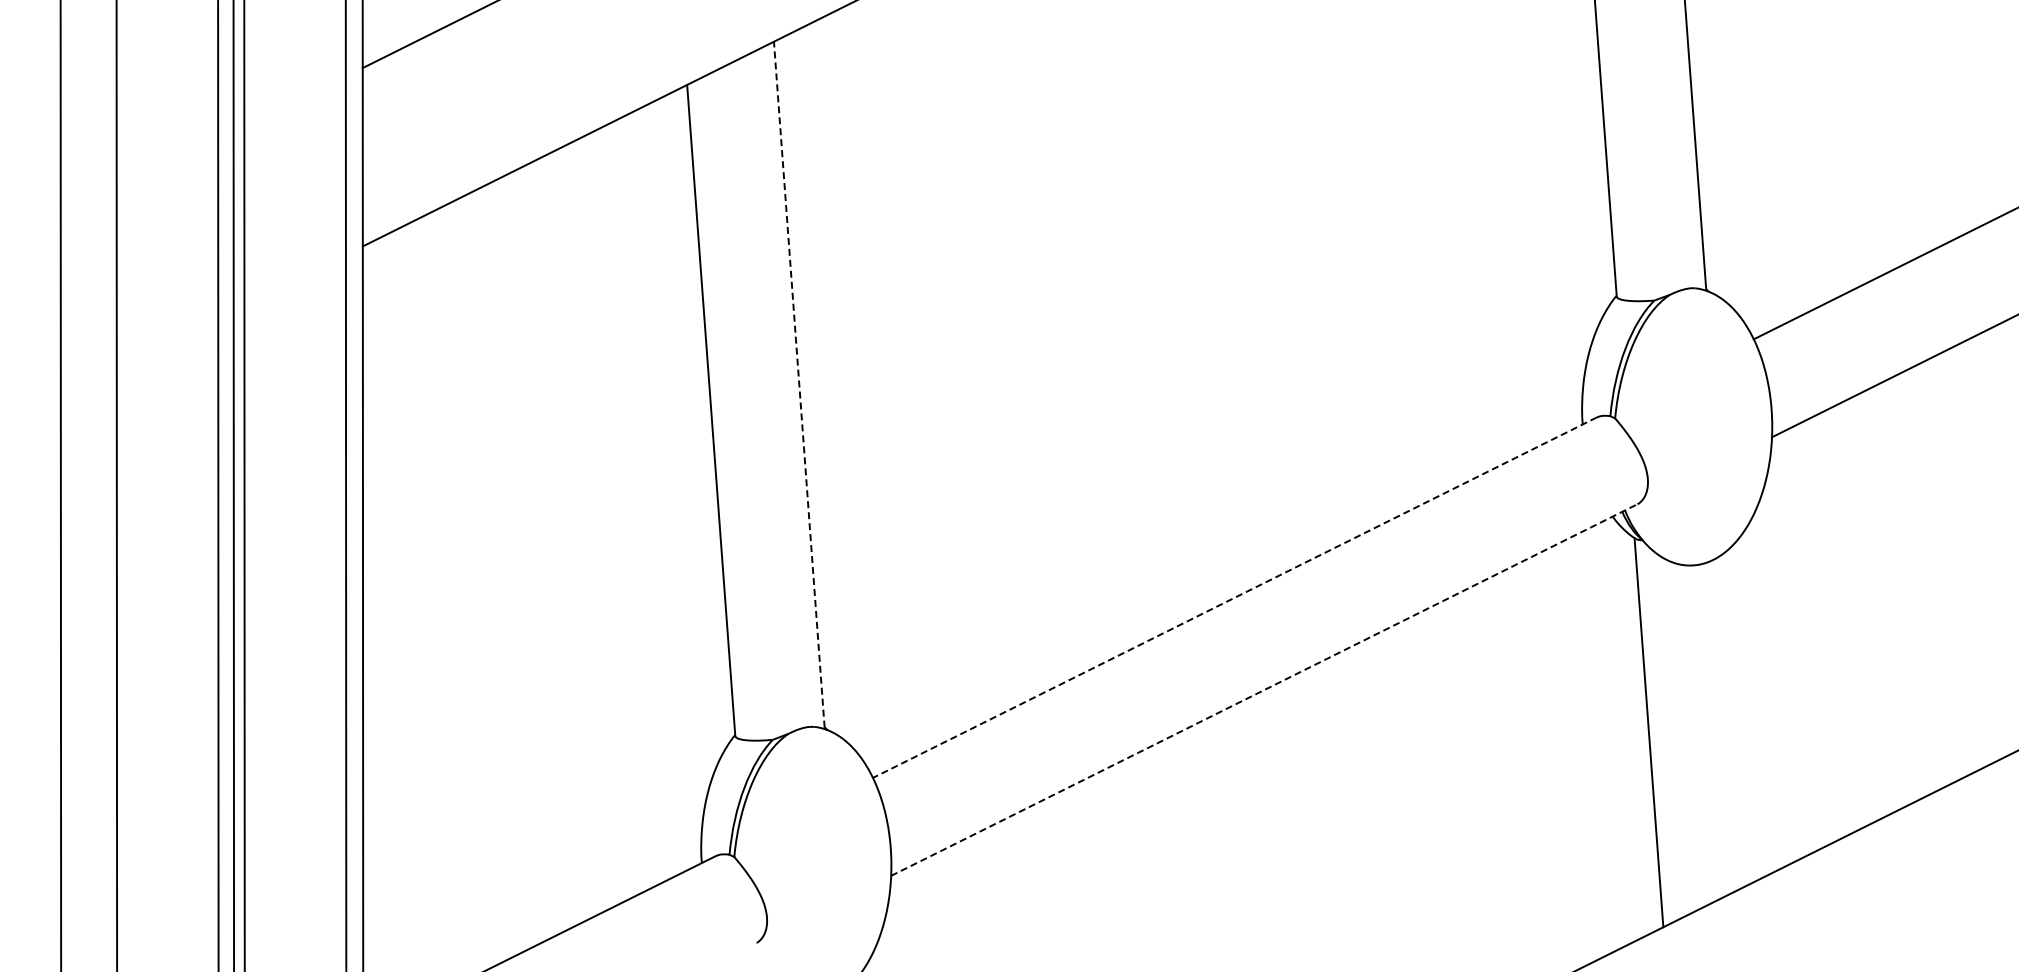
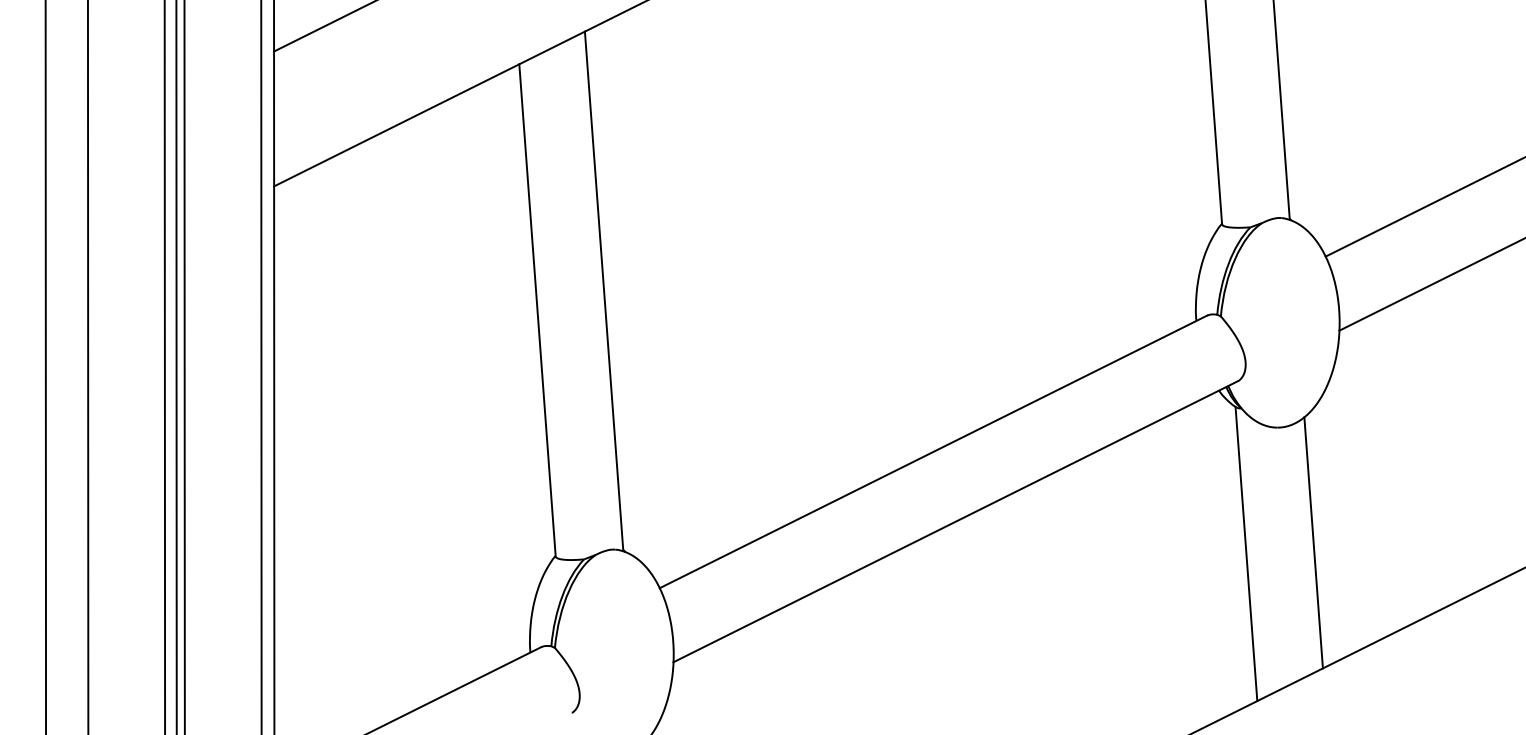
line: (799, 384) -> (604, 290), dashed -> solid
line: (1234, 597) -> (933, 451), dashed -> solid
line: (1264, 690) -> (955, 522), dashed -> solid
line: (1737, 717) -> (1313, 542), added

